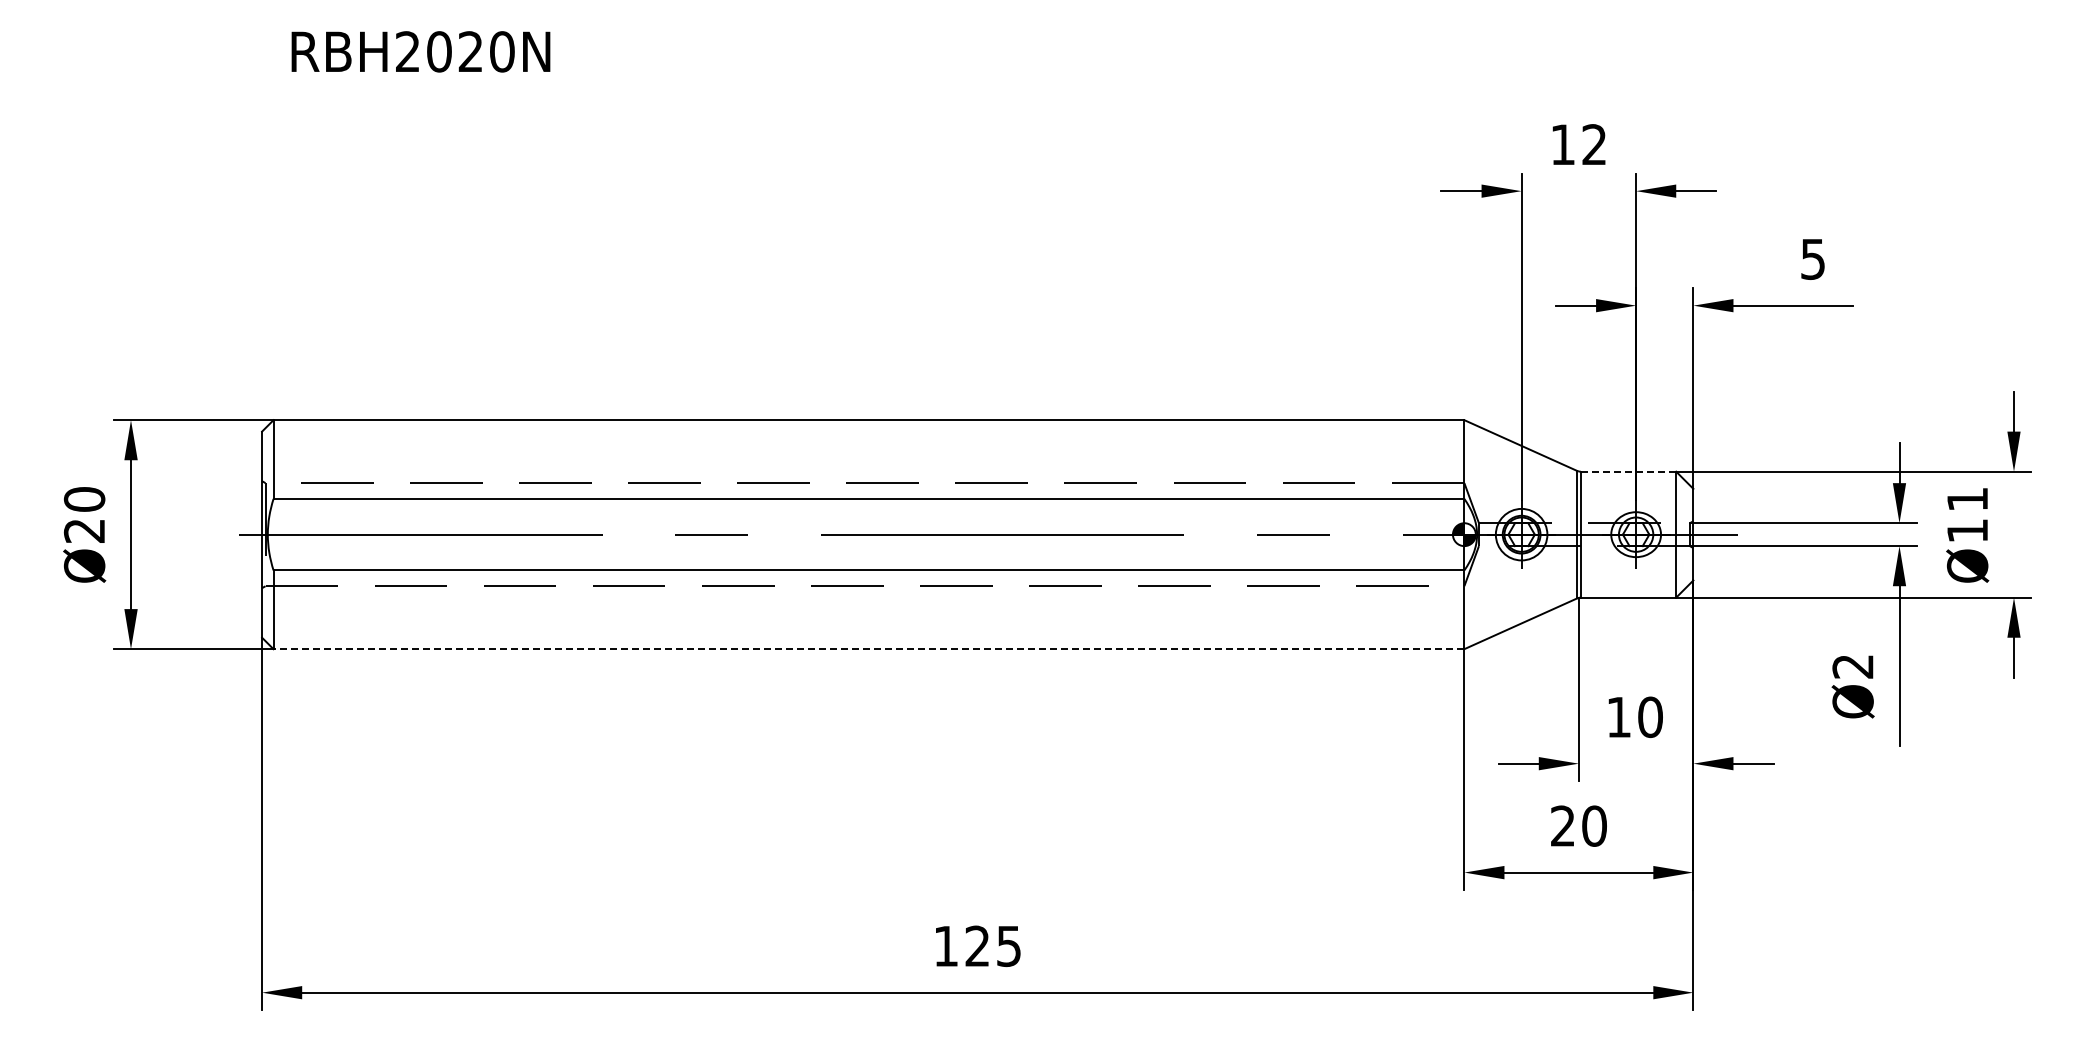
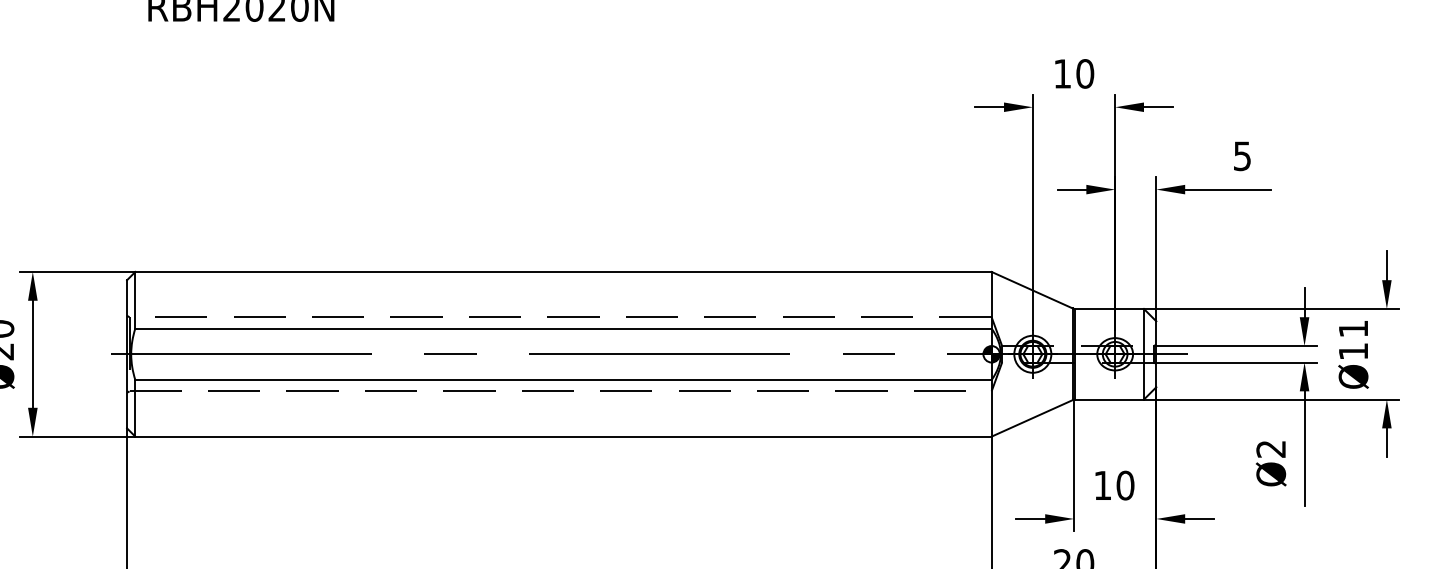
text: (1594, 144) -> (1085, 73), 12 -> 10
line: (1628, 471) -> (1109, 308), dashed -> solid
line: (868, 649) -> (563, 436), dashed -> solid

